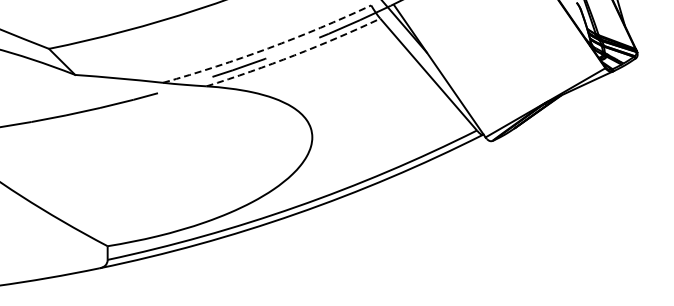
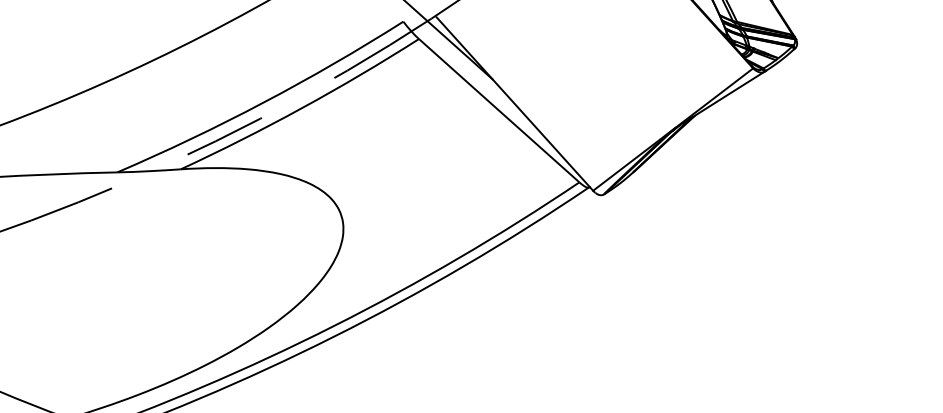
arc: (268, 48) -> (263, 103), dashed -> solid
arc: (294, 55) -> (301, 108), dashed -> solid

